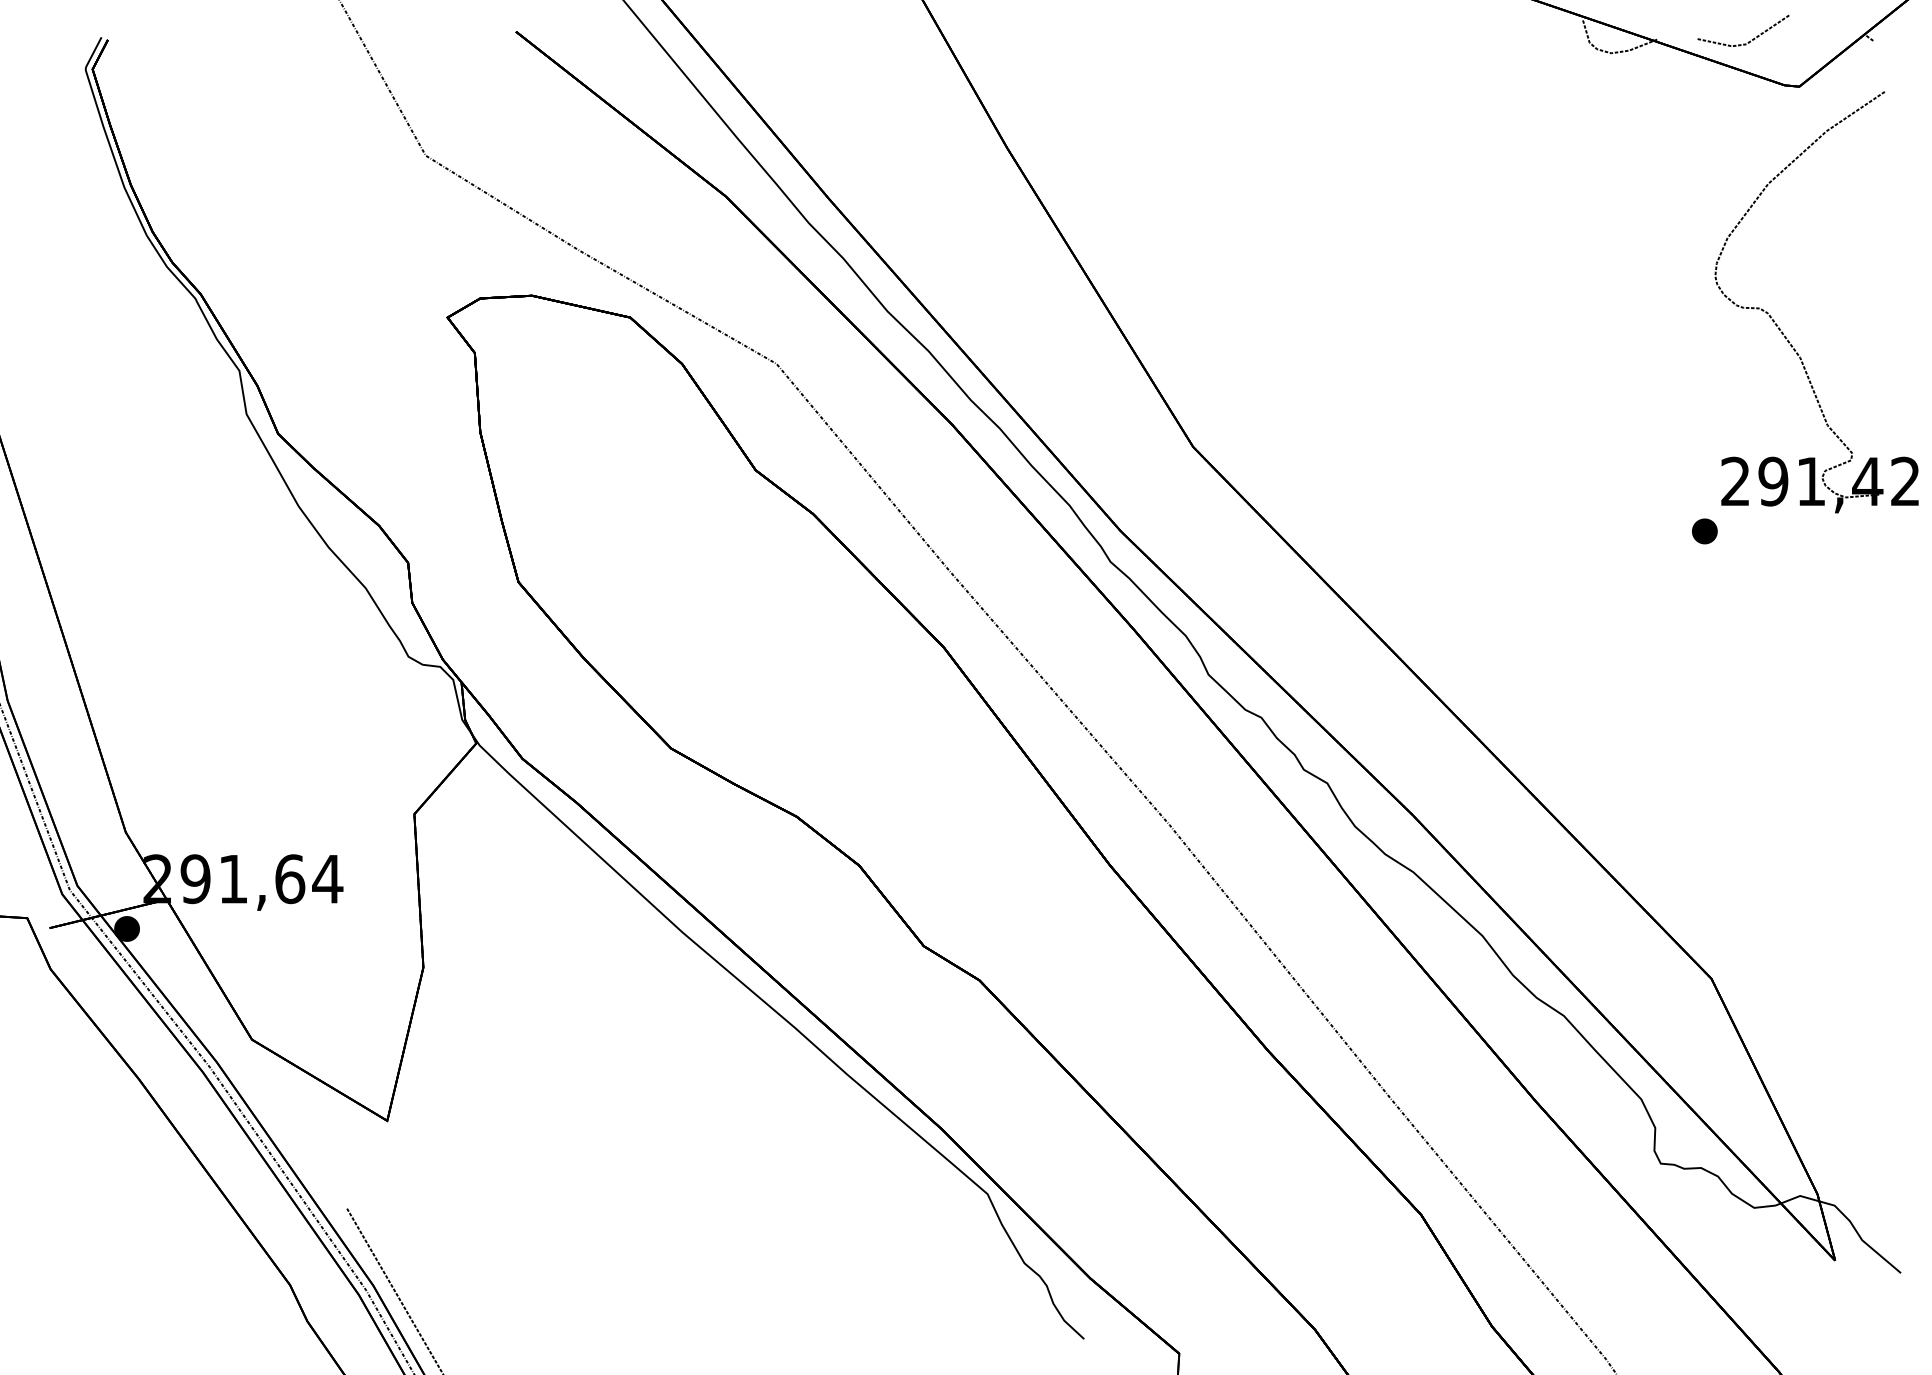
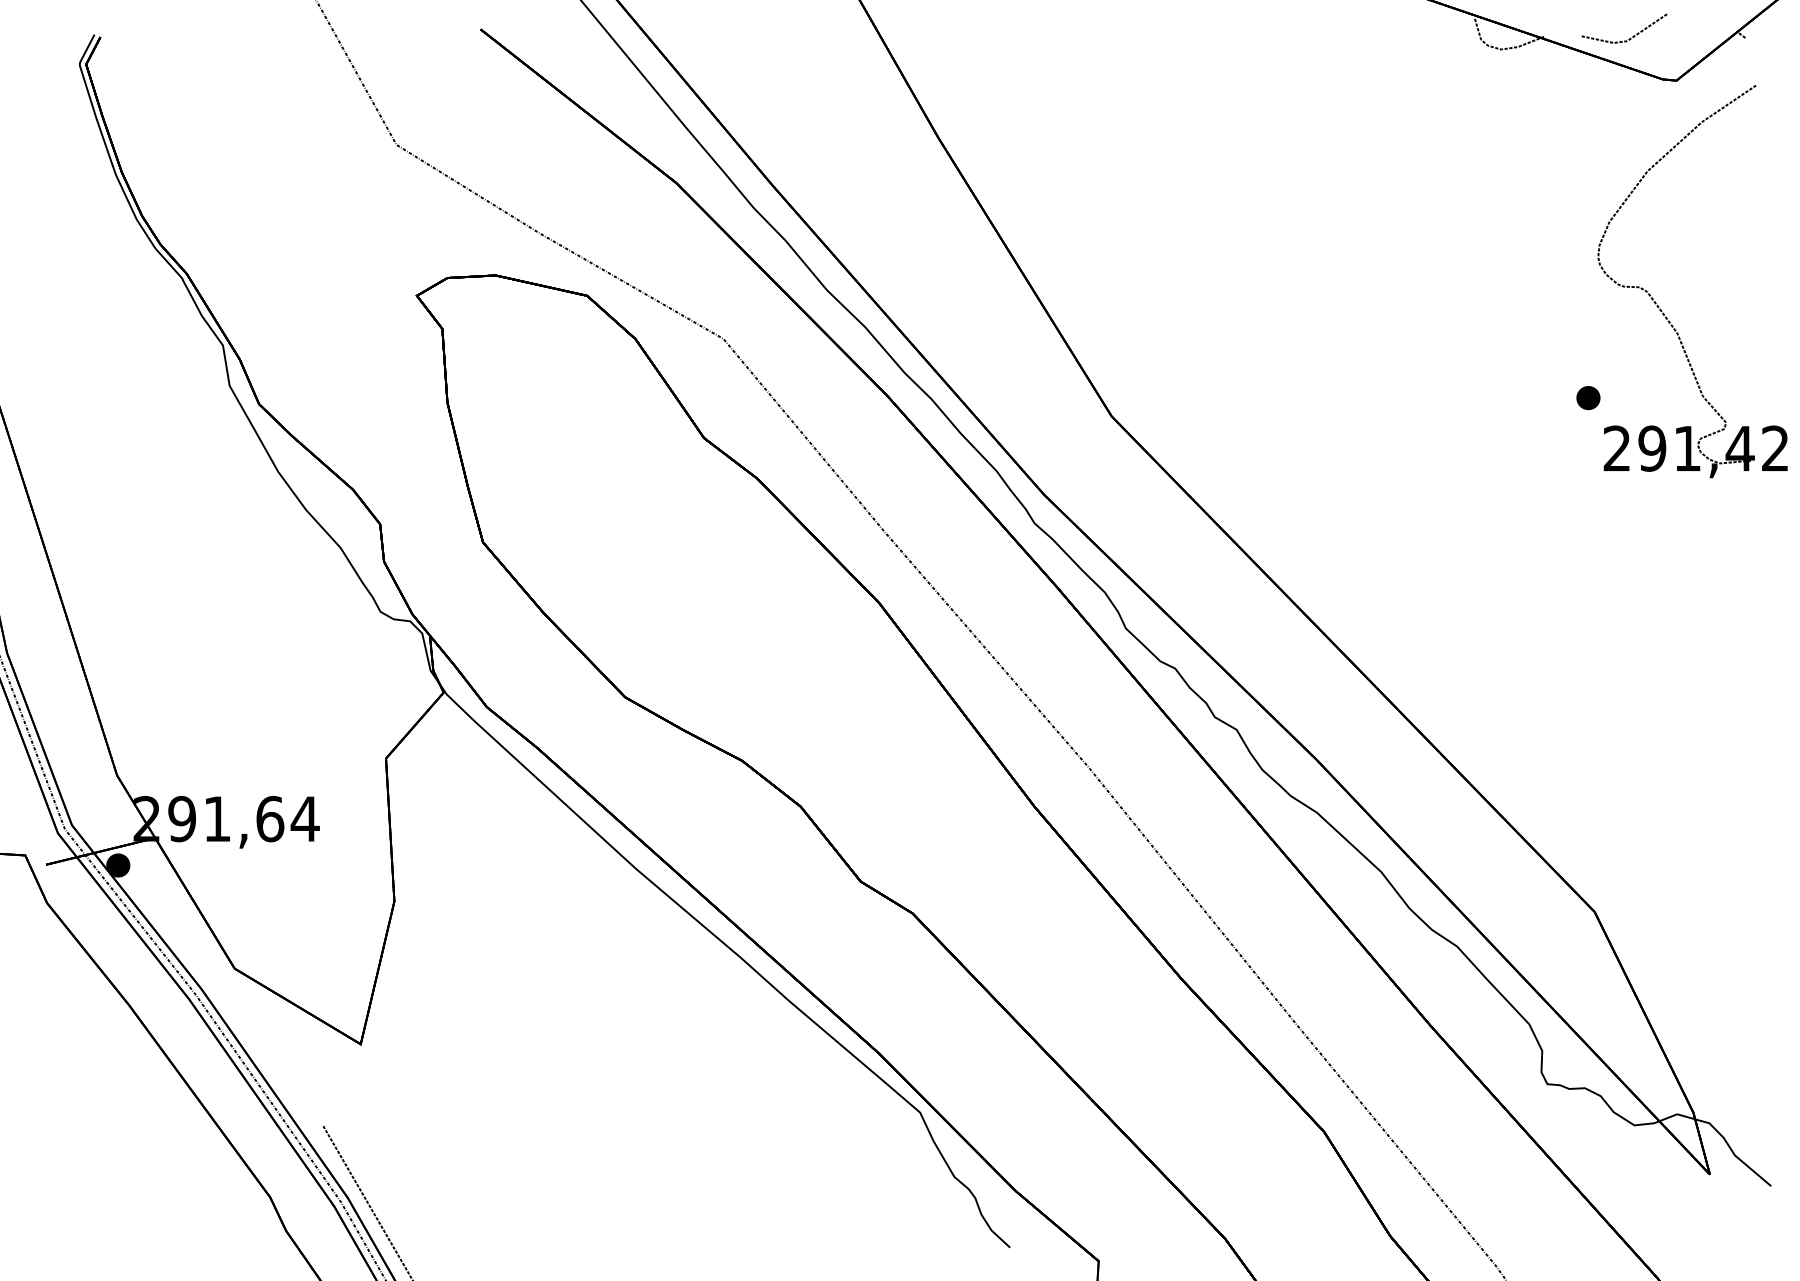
part: (1704, 531) -> (1588, 398), moved

